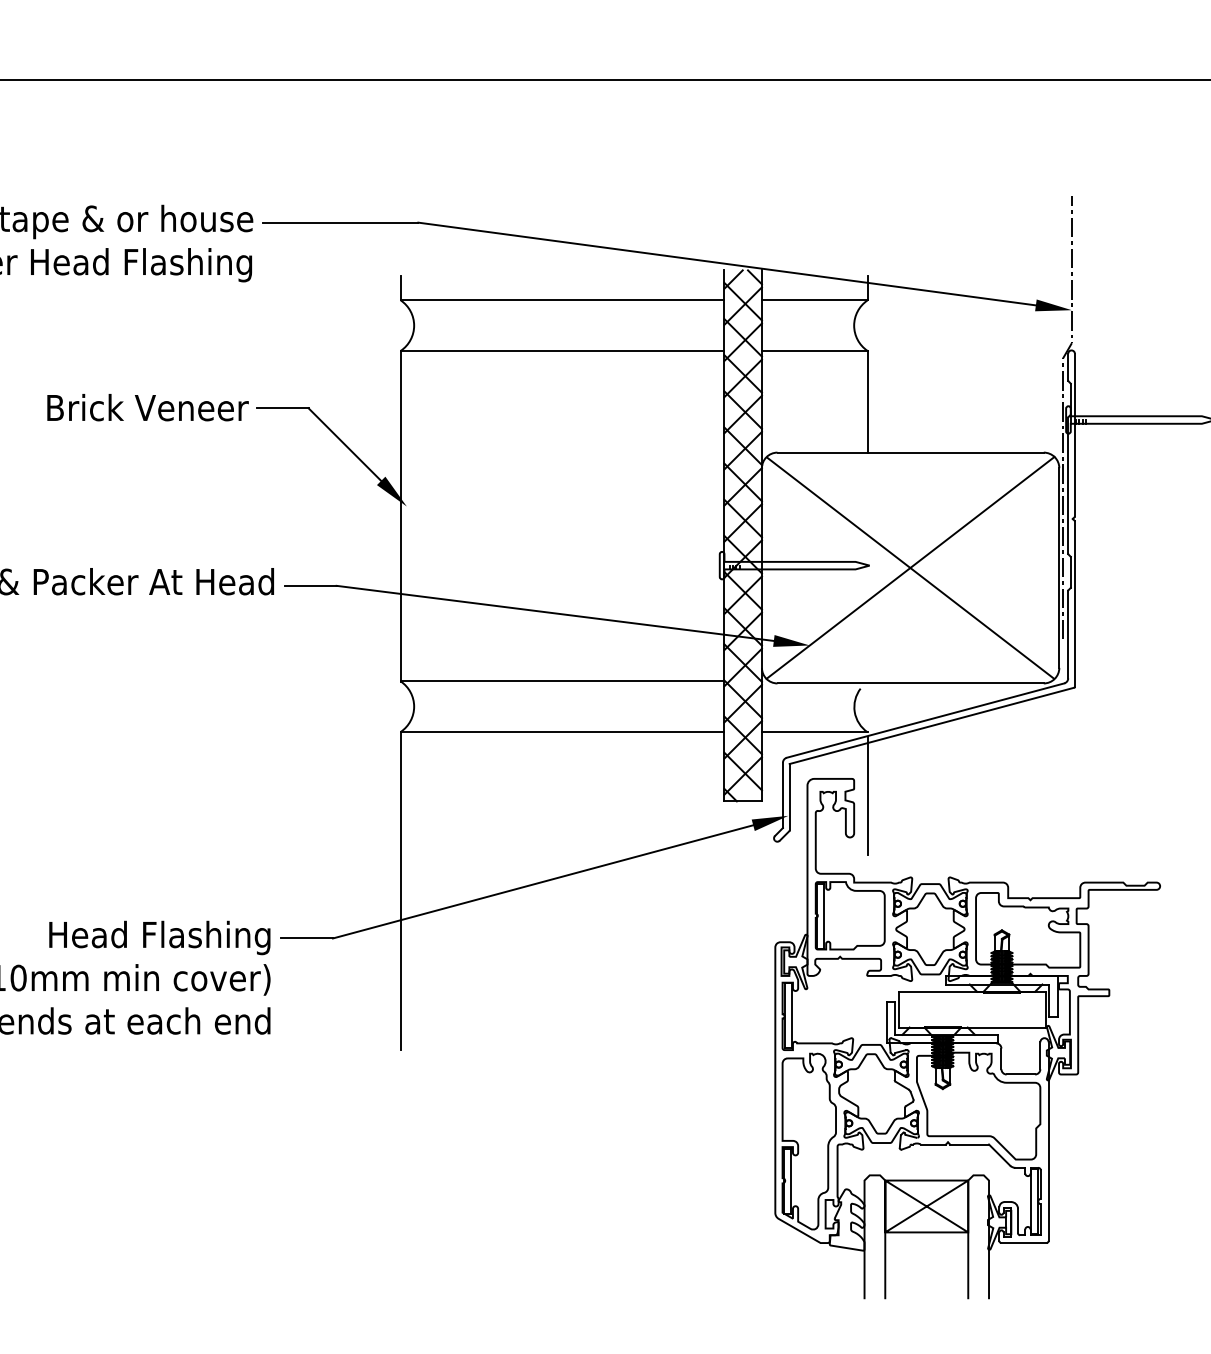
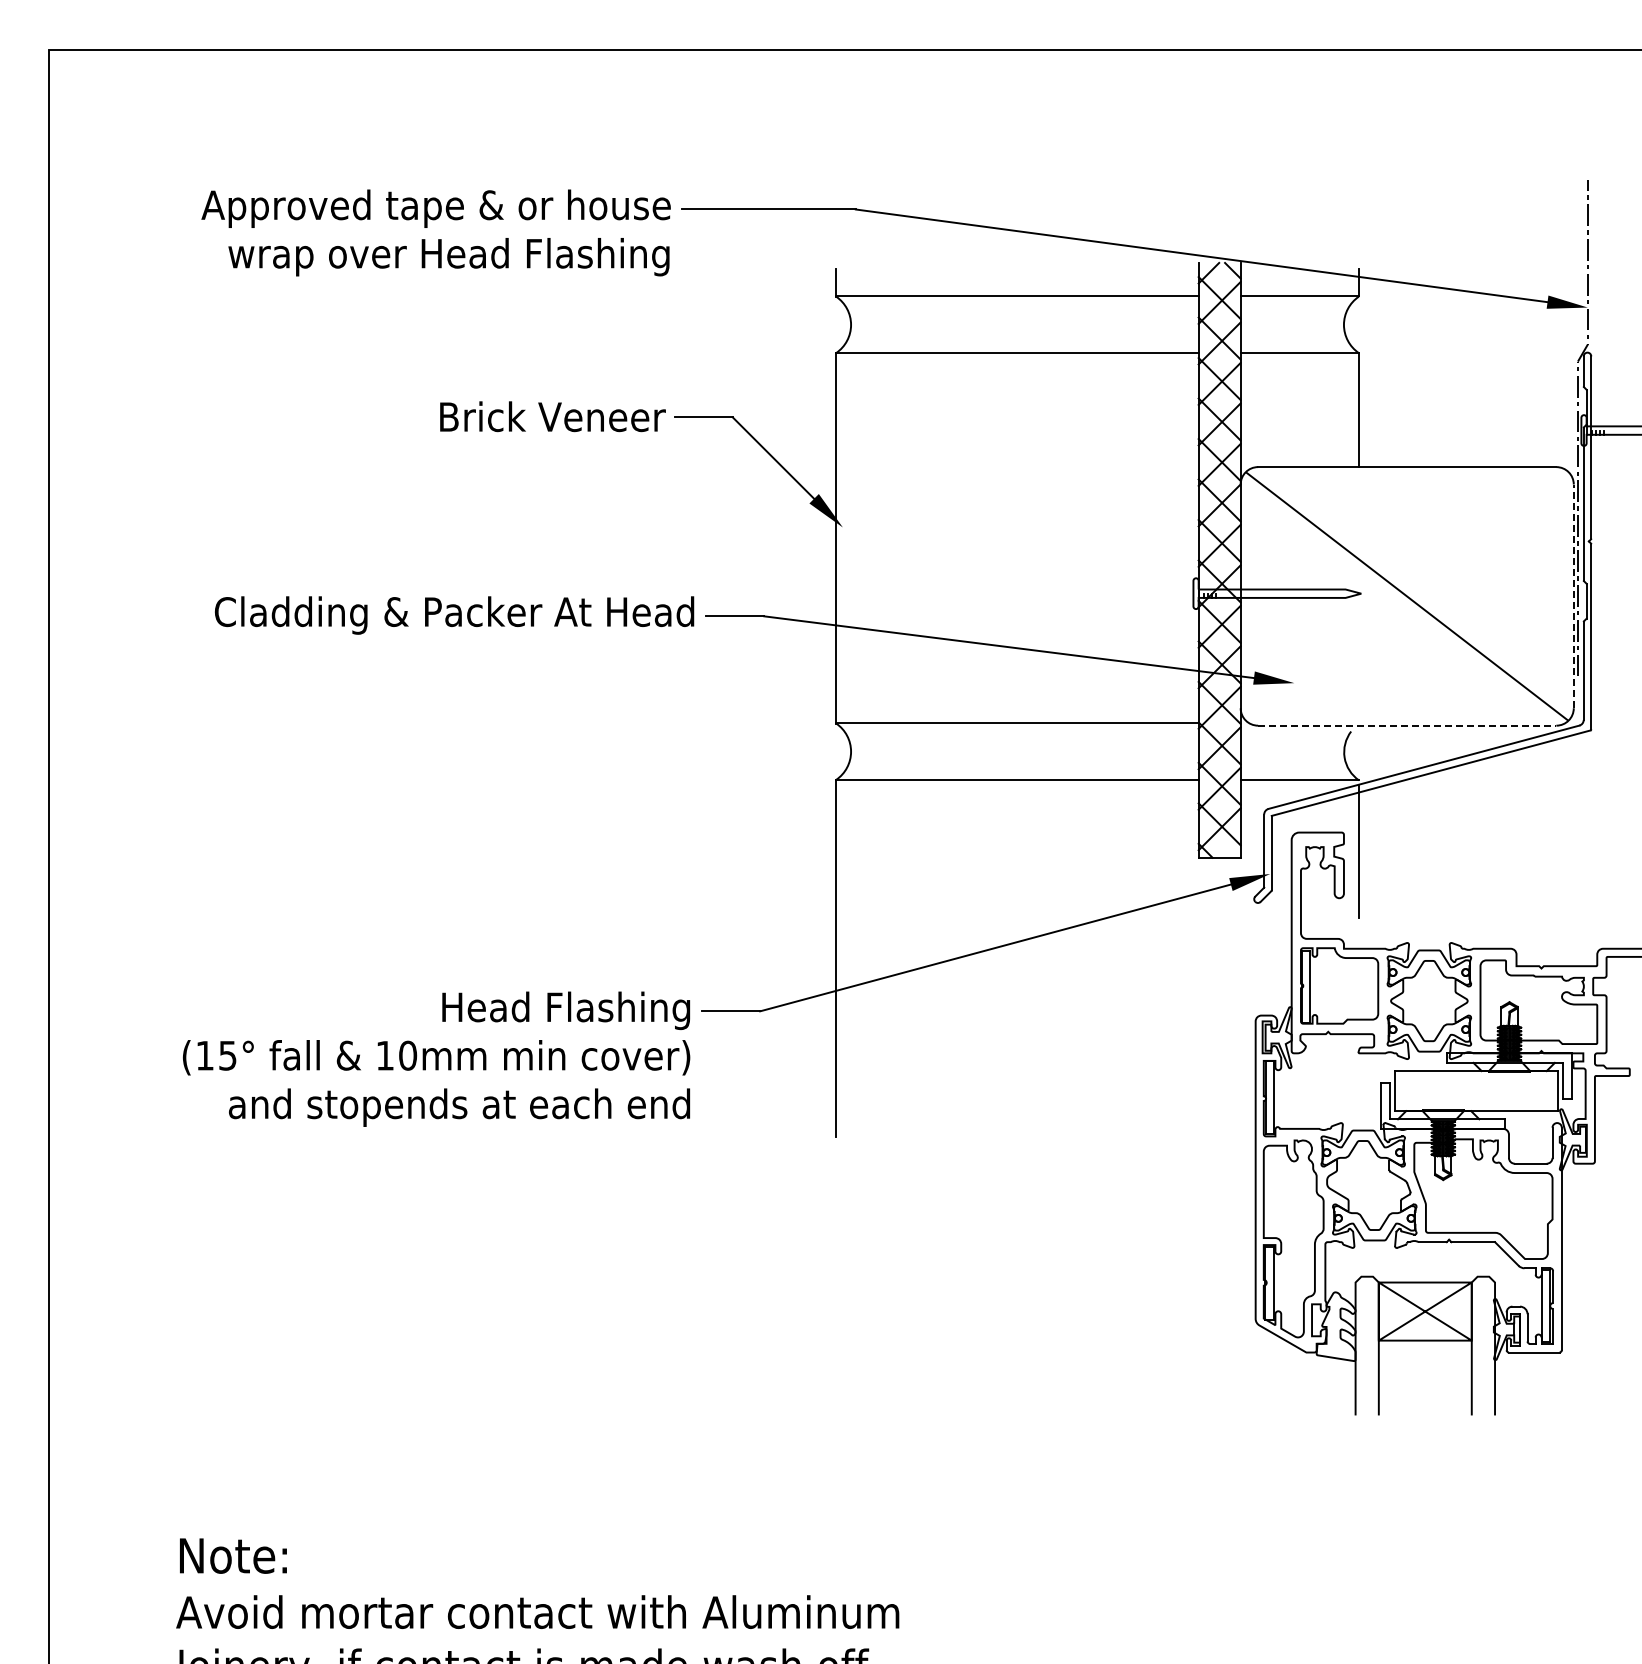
line: (909, 567) -> (1406, 595), removed
line: (1059, 568) -> (1573, 596), solid -> dashed
line: (910, 683) -> (1407, 725), solid -> dashed

